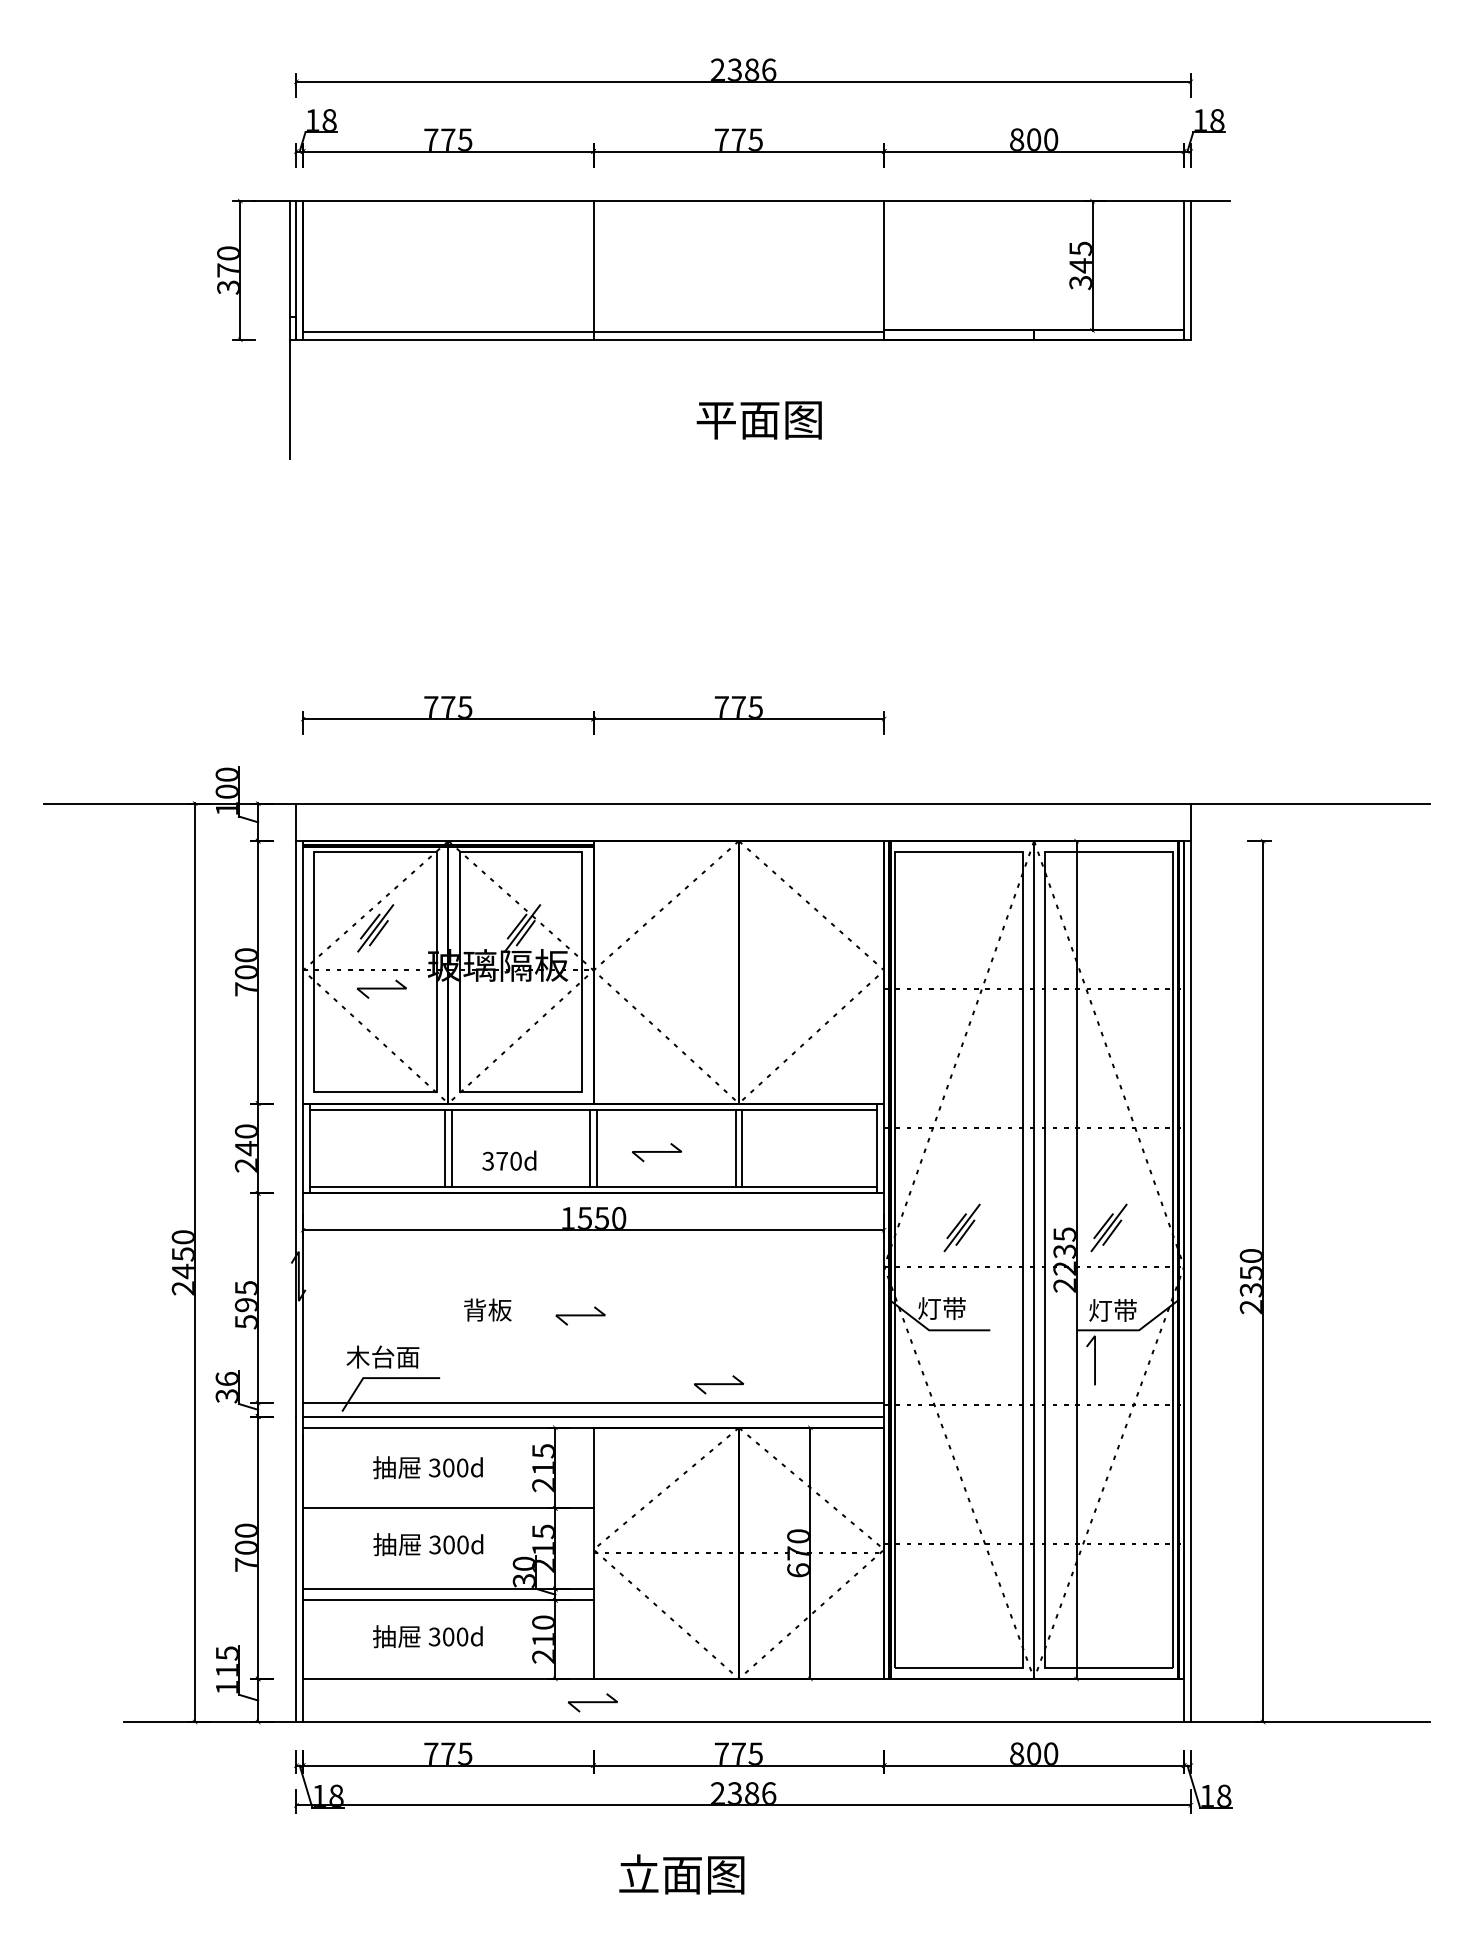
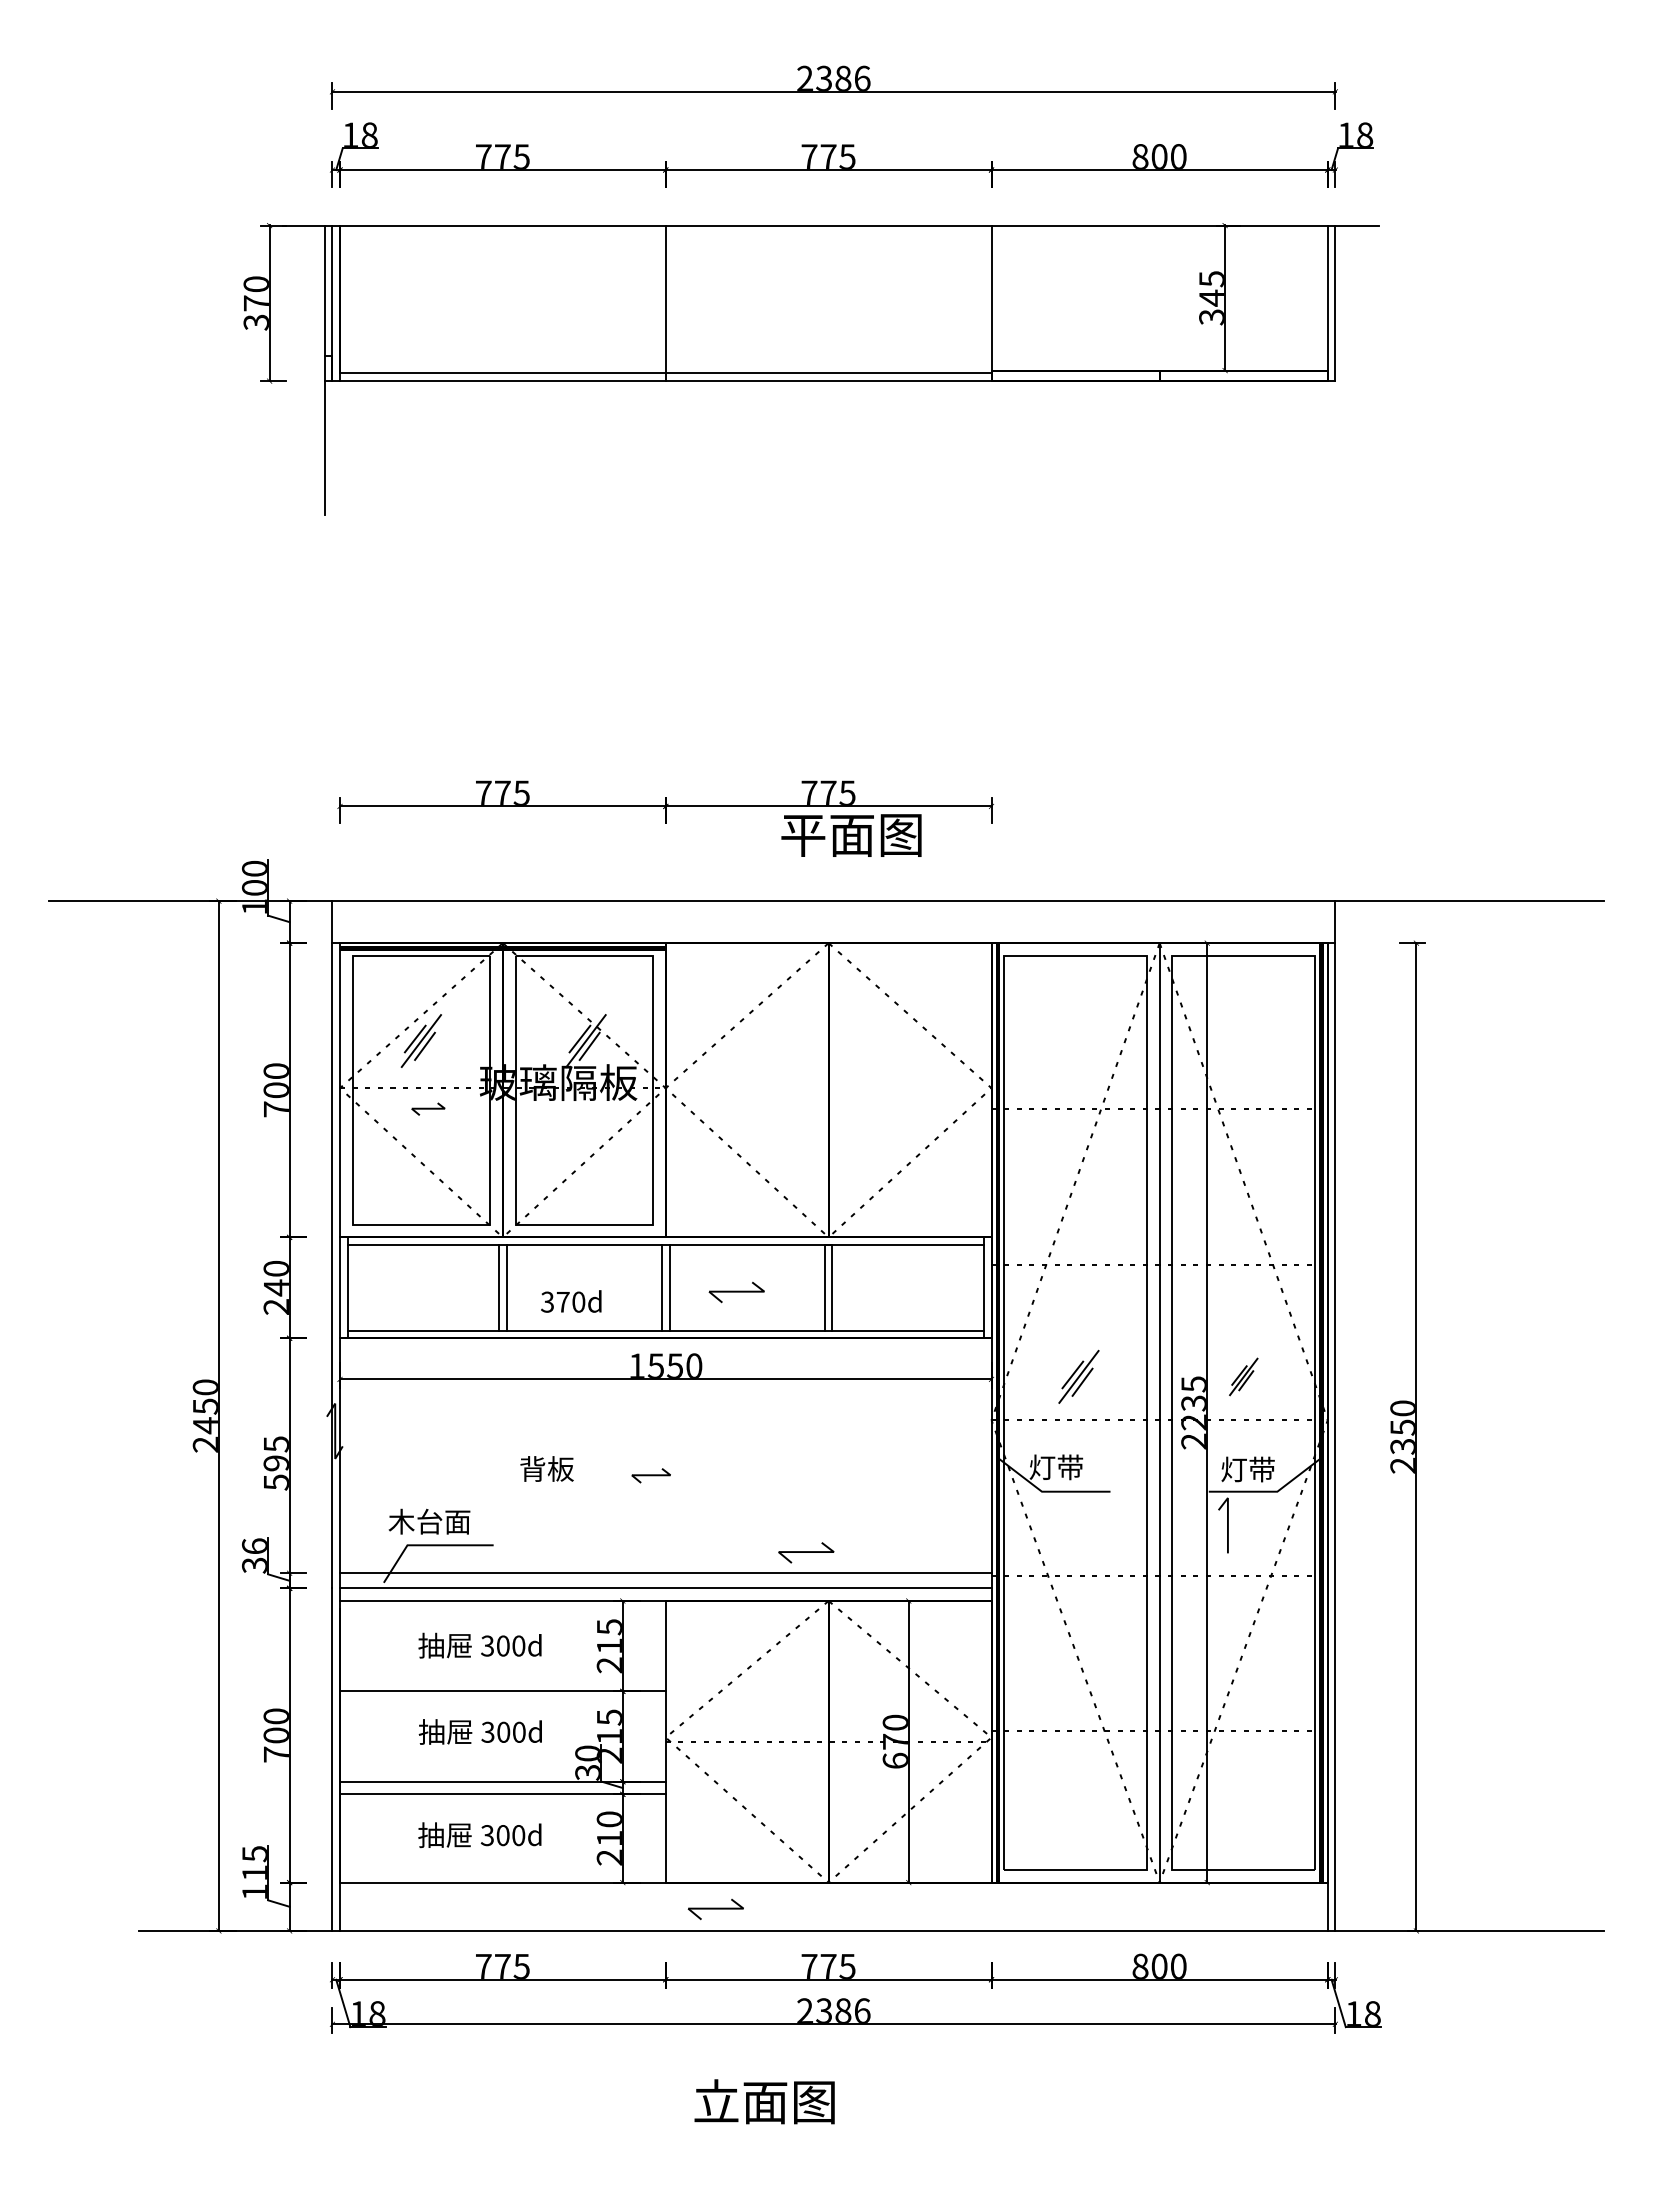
text: (759, 420) -> (851, 835), moved
part: (382, 988) -> (428, 1108), size x0.6
part: (1108, 1227) -> (1243, 1376), size x0.7
part: (580, 1315) -> (651, 1475), size x0.7
part: (592, 1702) -> (715, 1909), moved

